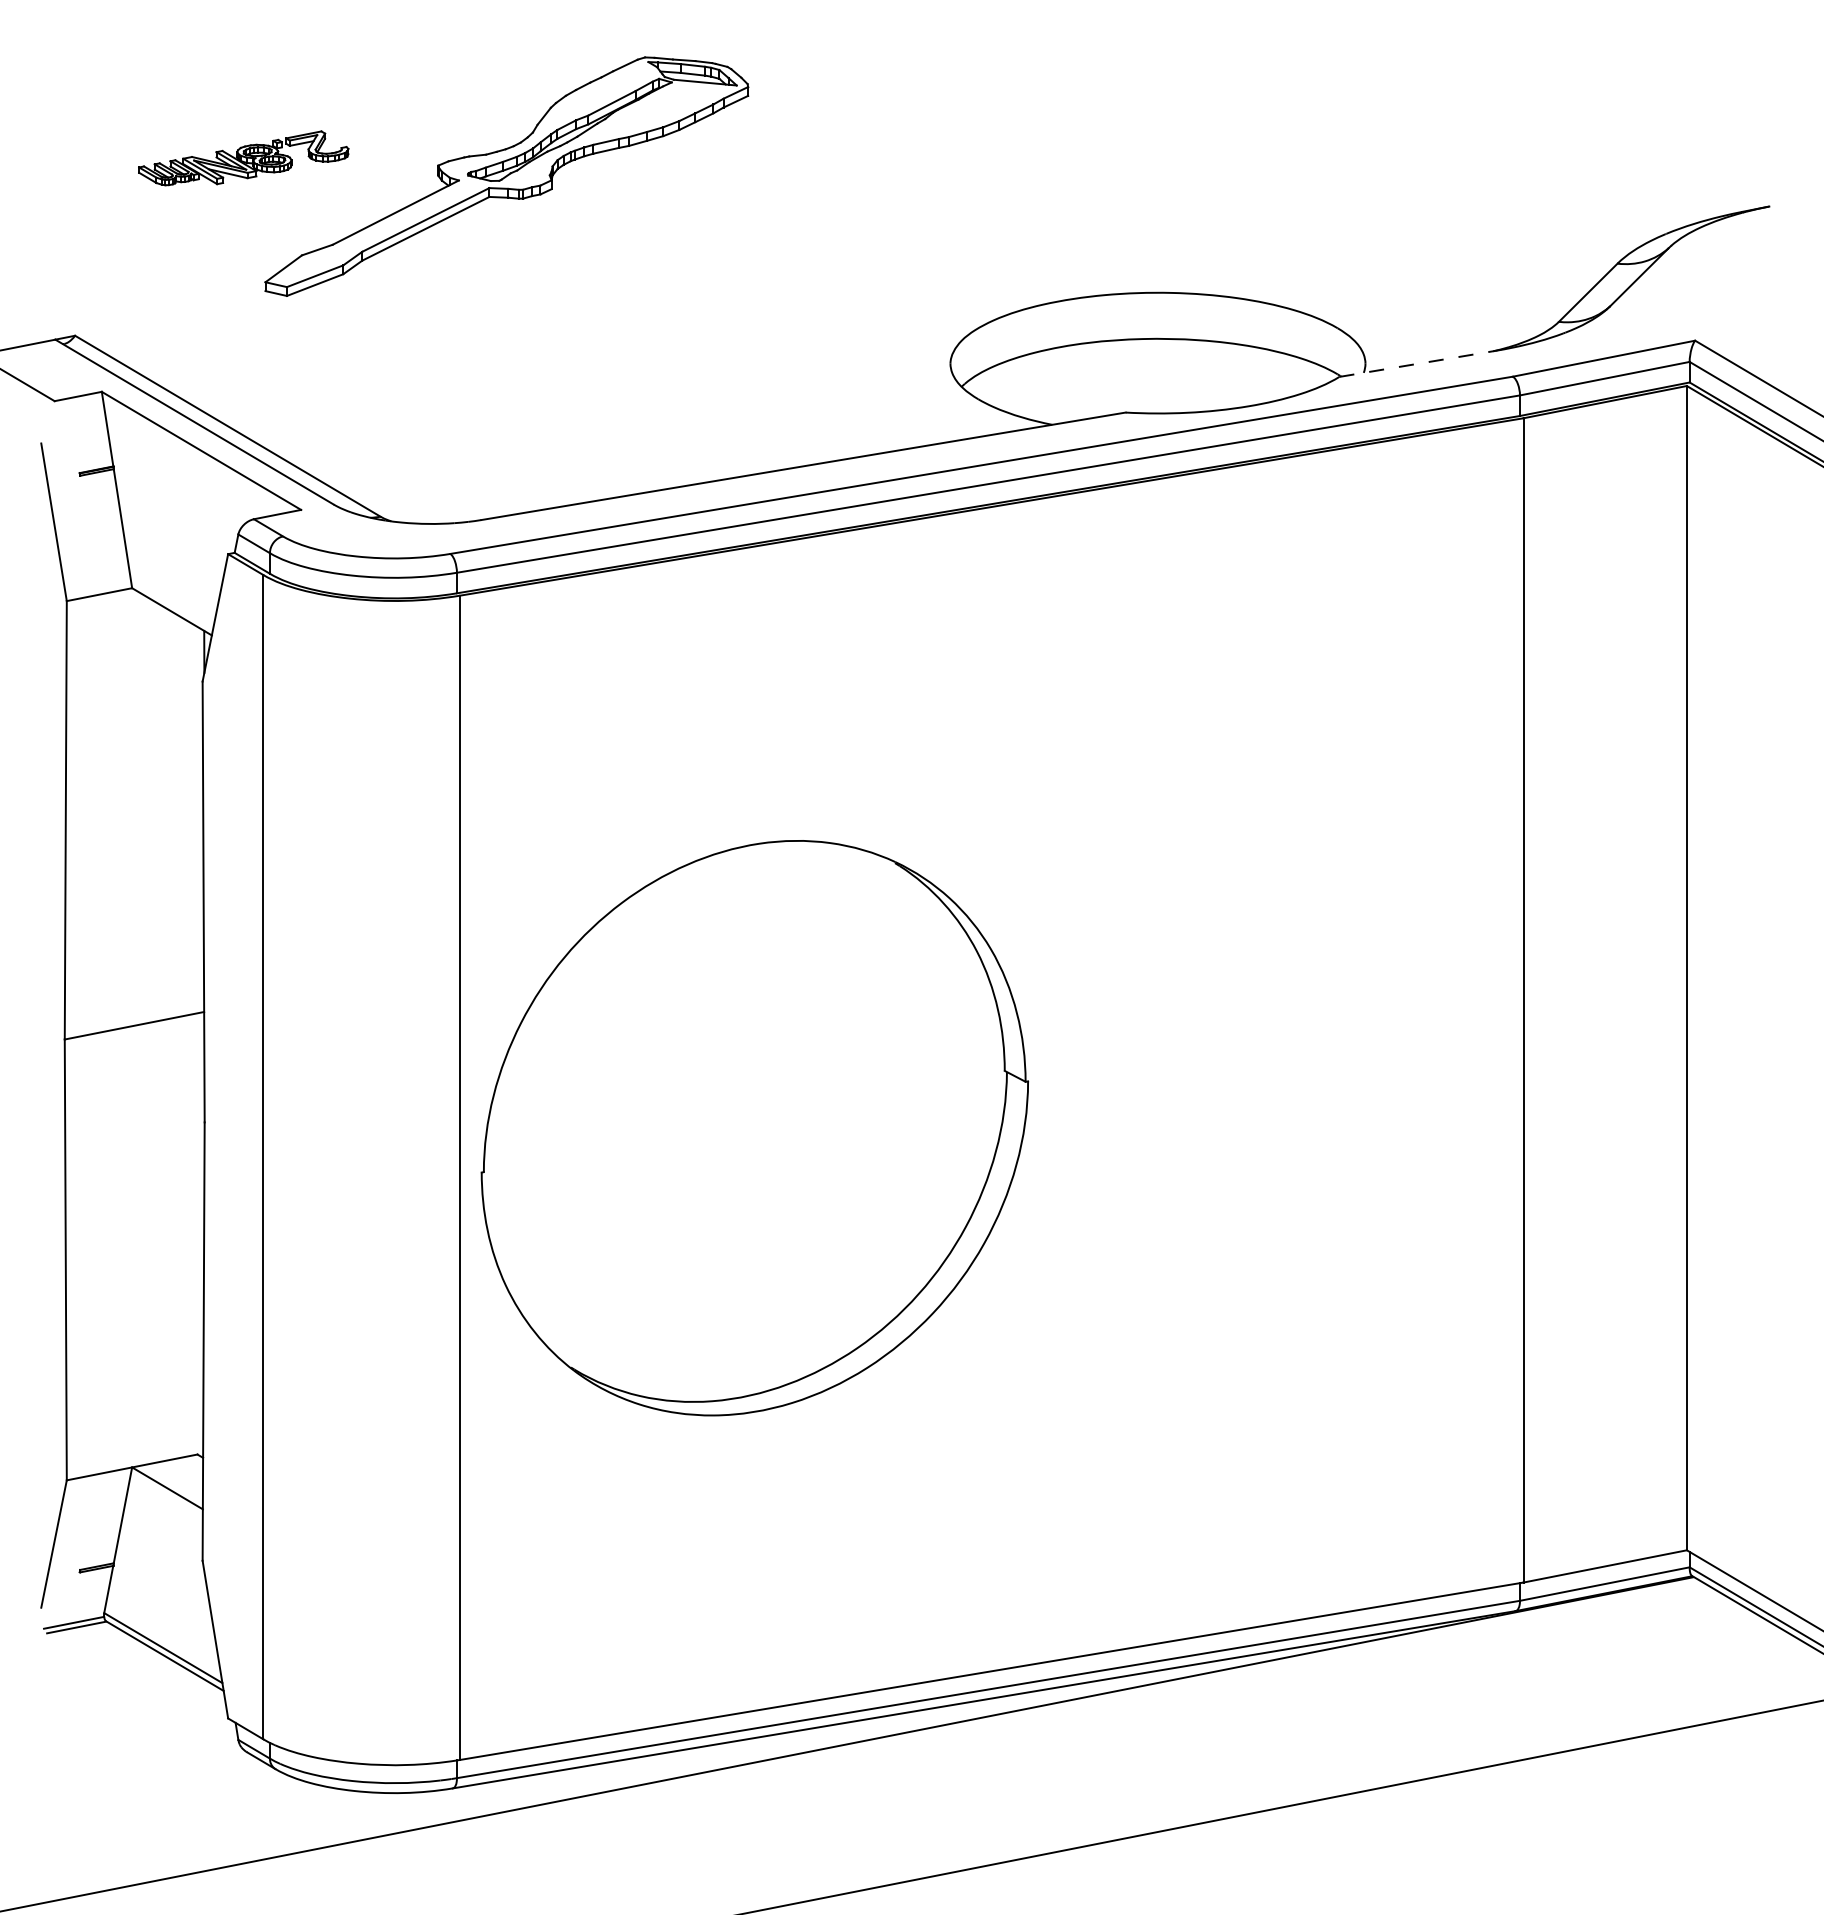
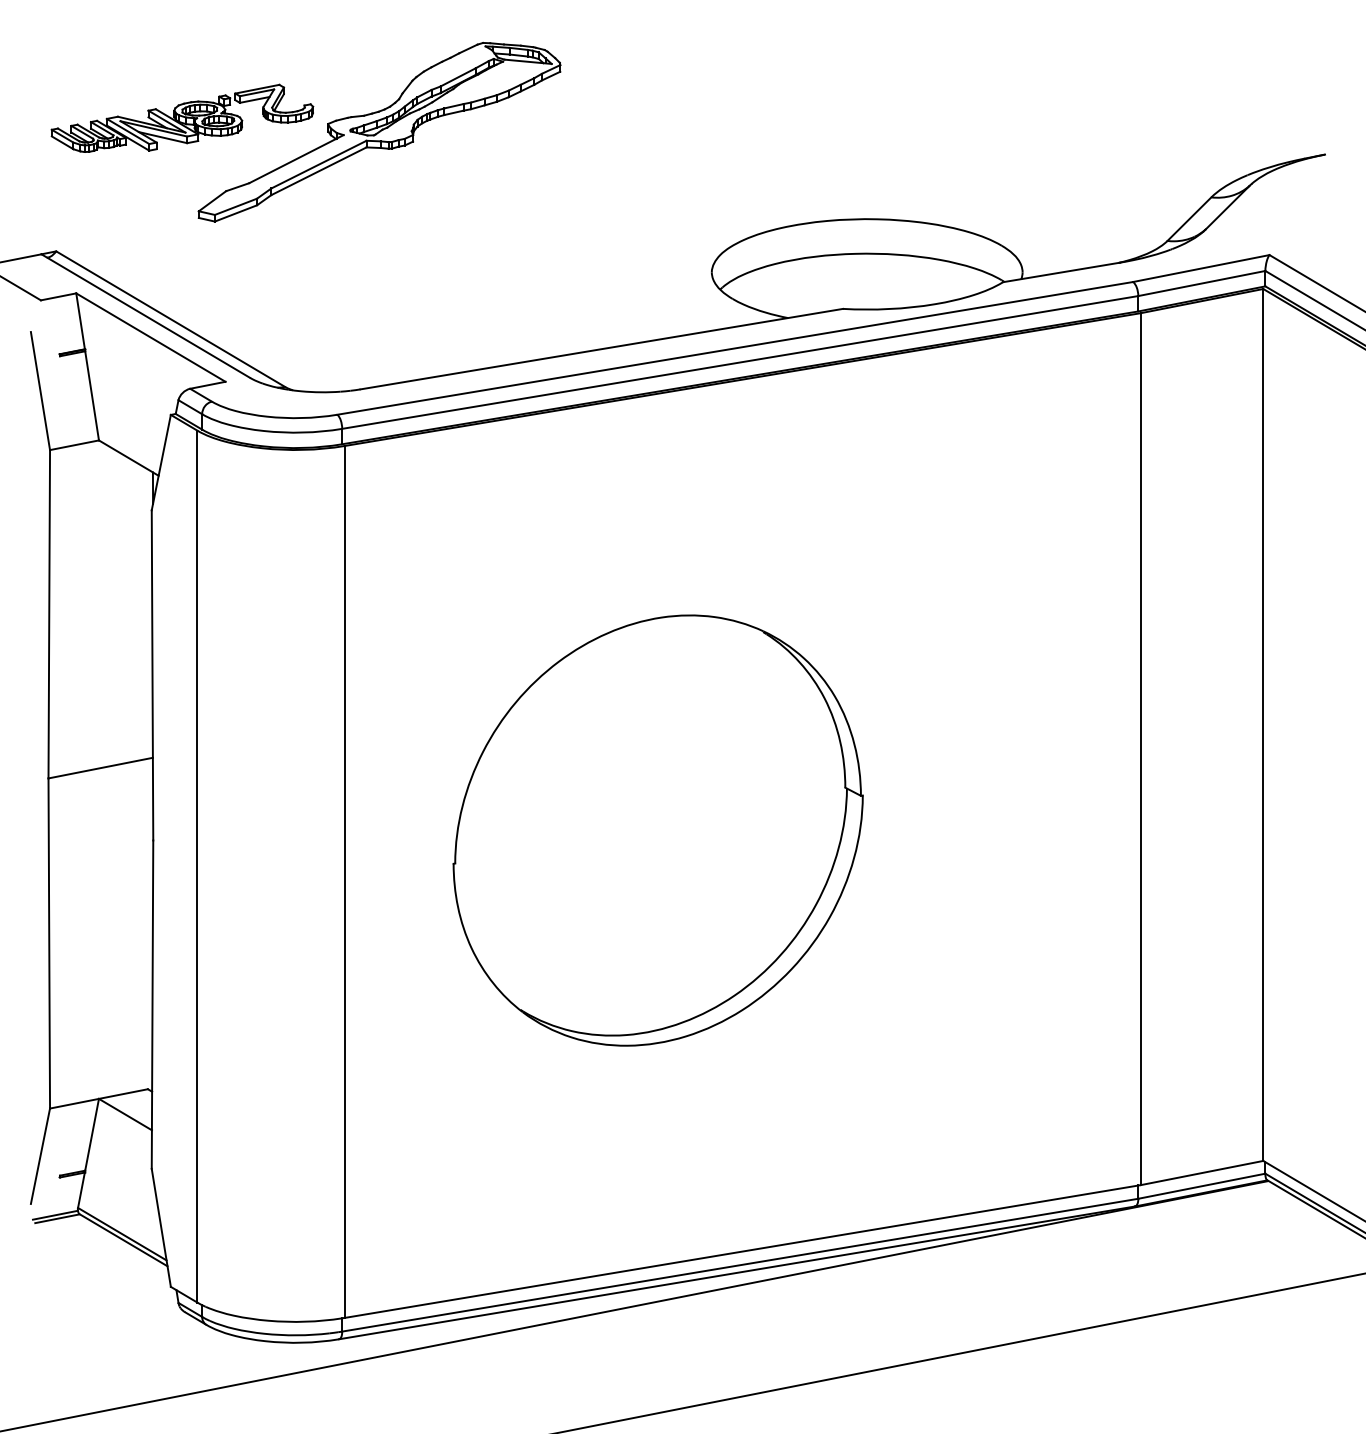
part: (243, 158) -> (182, 118), size x1.67
line: (1417, 363) -> (1061, 272), dashed -> solid
part: (754, 1128) -> (657, 830), moved

